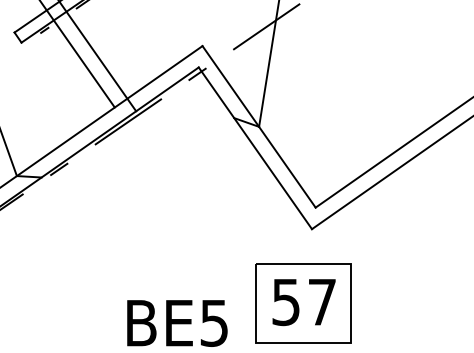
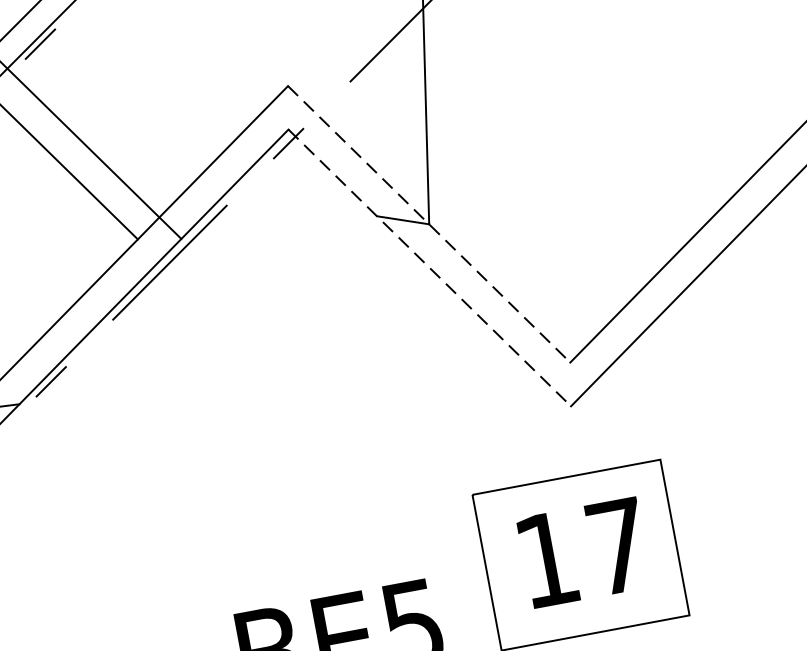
line: (259, 126) -> (429, 223), solid -> dashed
line: (255, 148) -> (430, 268), solid -> dashed
text: (285, 302) -> (545, 560), 57 -> 17

